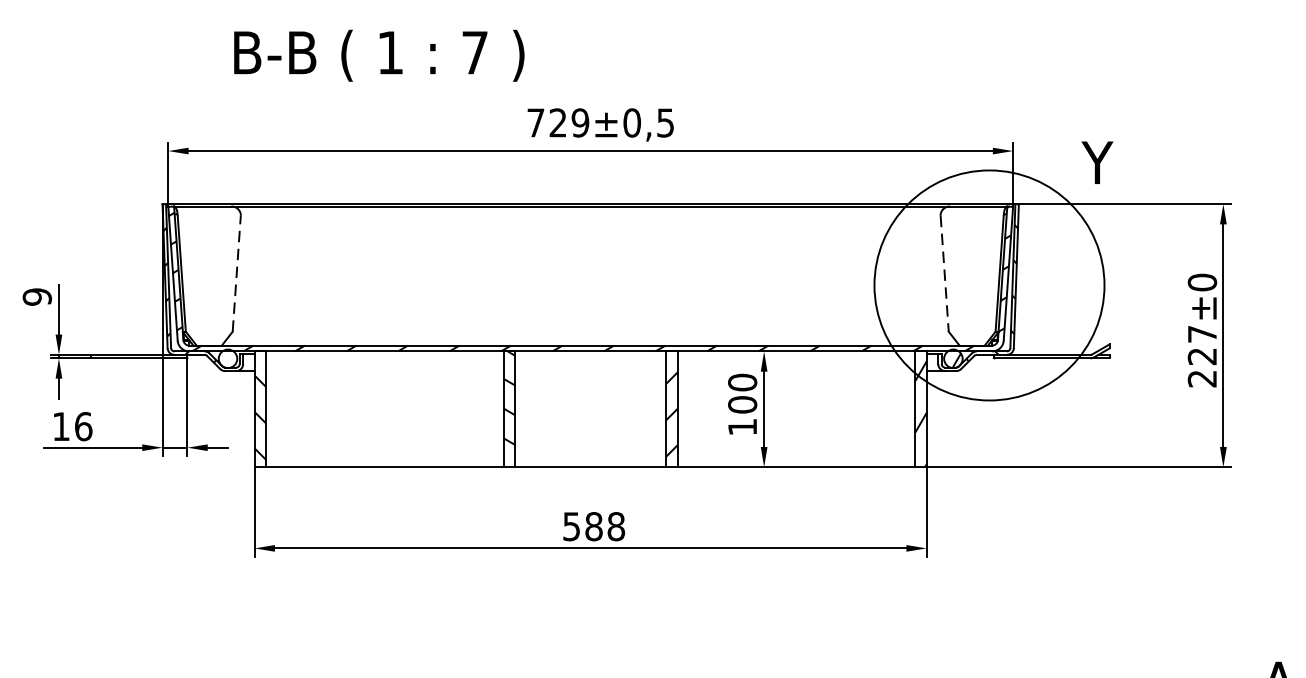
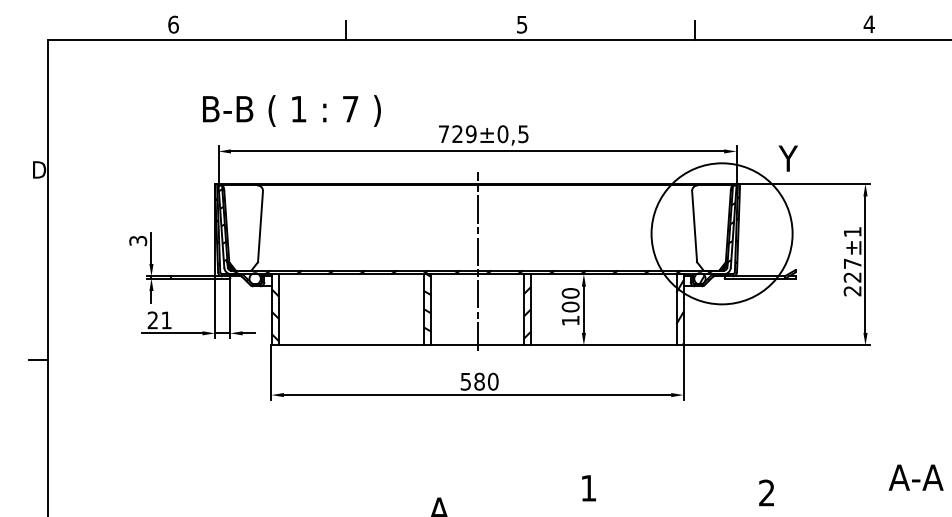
text: (378, 54) -> (291, 110), moved
line: (236, 273) -> (260, 226), dashed -> solid
line: (944, 273) -> (694, 226), dashed -> solid
text: (1202, 281) -> (852, 231), ±0 -> ±1
text: (36, 296) -> (137, 240), 9 -> 3
line: (590, 328) -> (477, 260), added
text: (72, 426) -> (159, 320), 16 -> 21
text: (616, 526) -> (493, 381), 588 -> 580

